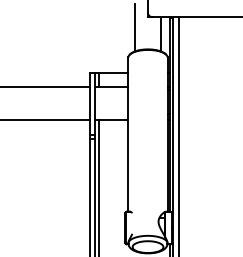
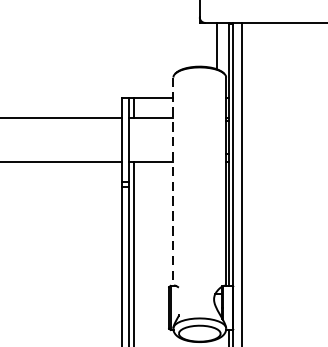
line: (134, 27) -> (181, 37), removed
line: (128, 135) -> (173, 182), solid -> dashed

